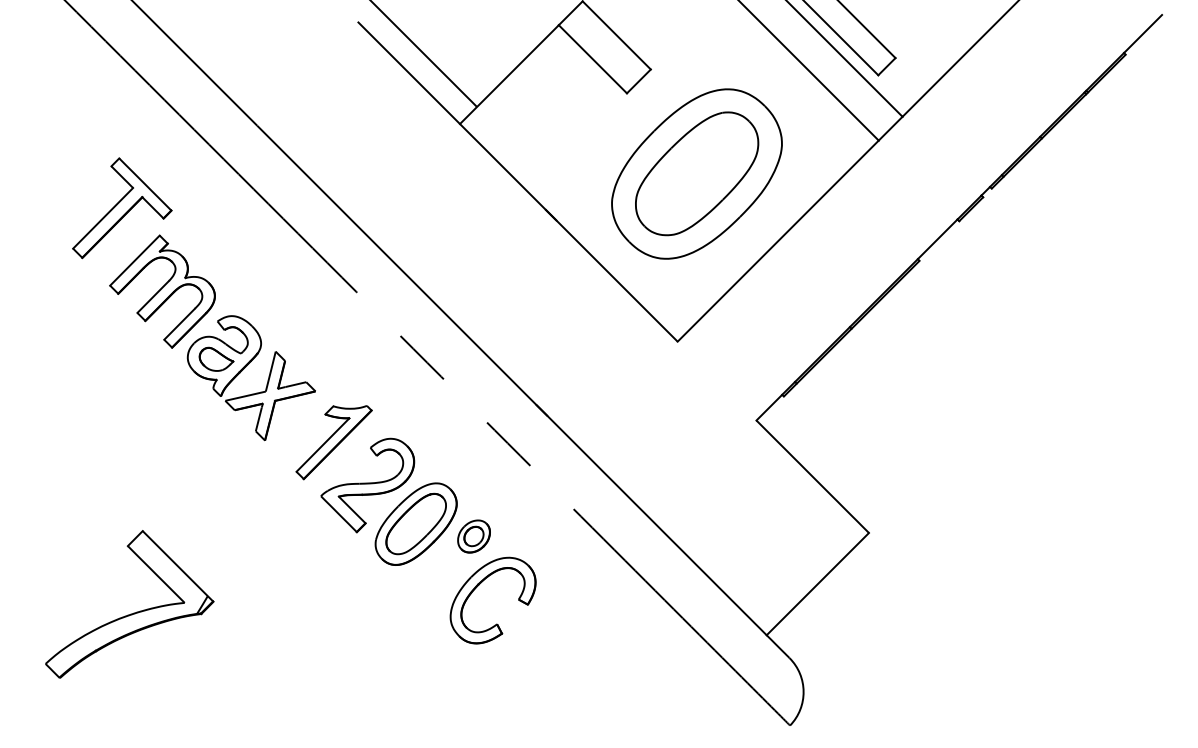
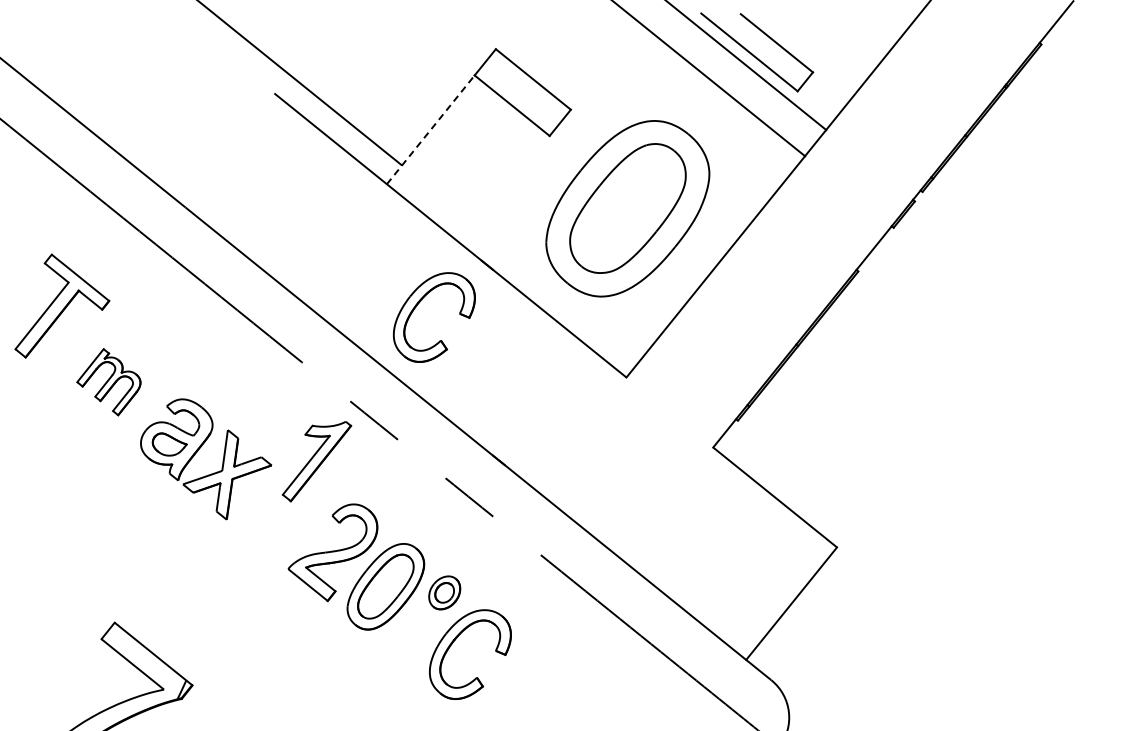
line: (509, 74) -> (430, 129), solid -> dashed
part: (478, 247) -> (418, 305), added
part: (162, 291) -> (108, 382), size x0.6
part: (333, 442) -> (316, 461), moved

